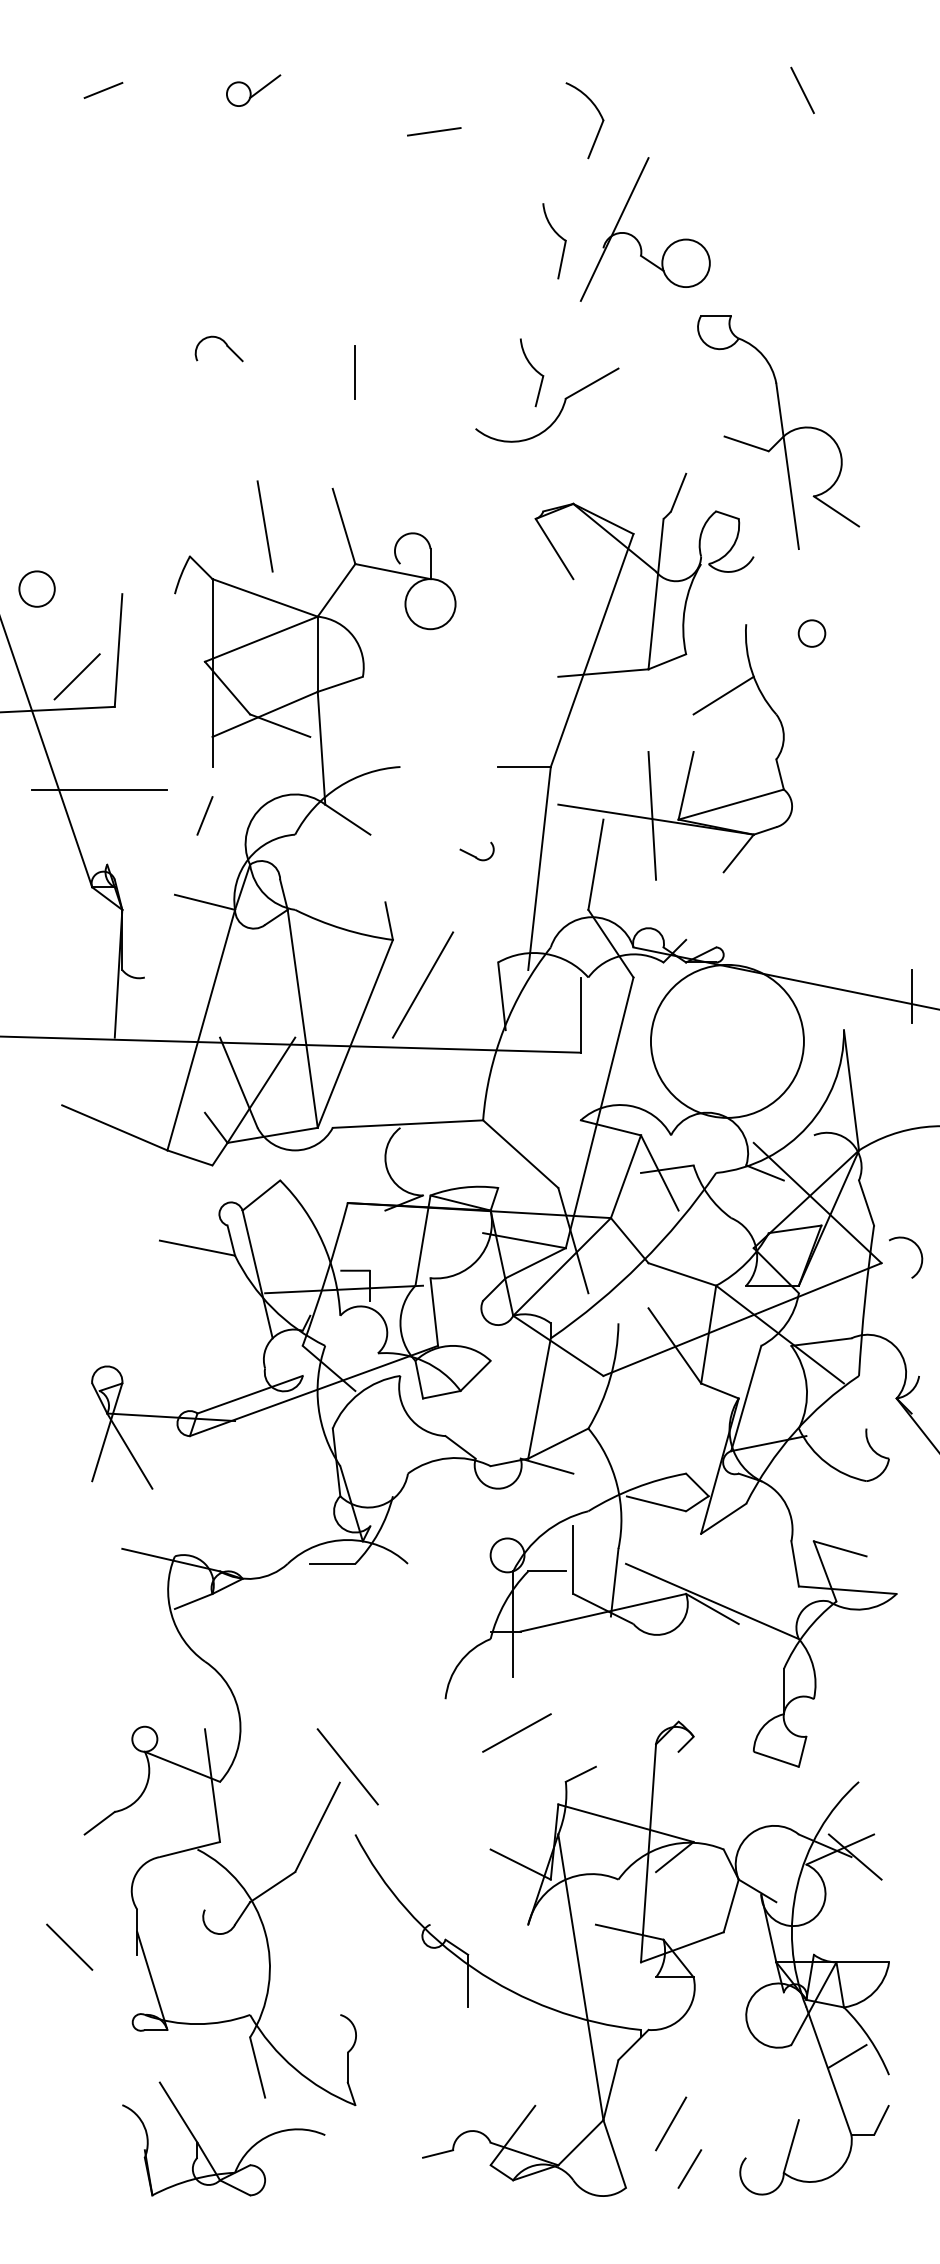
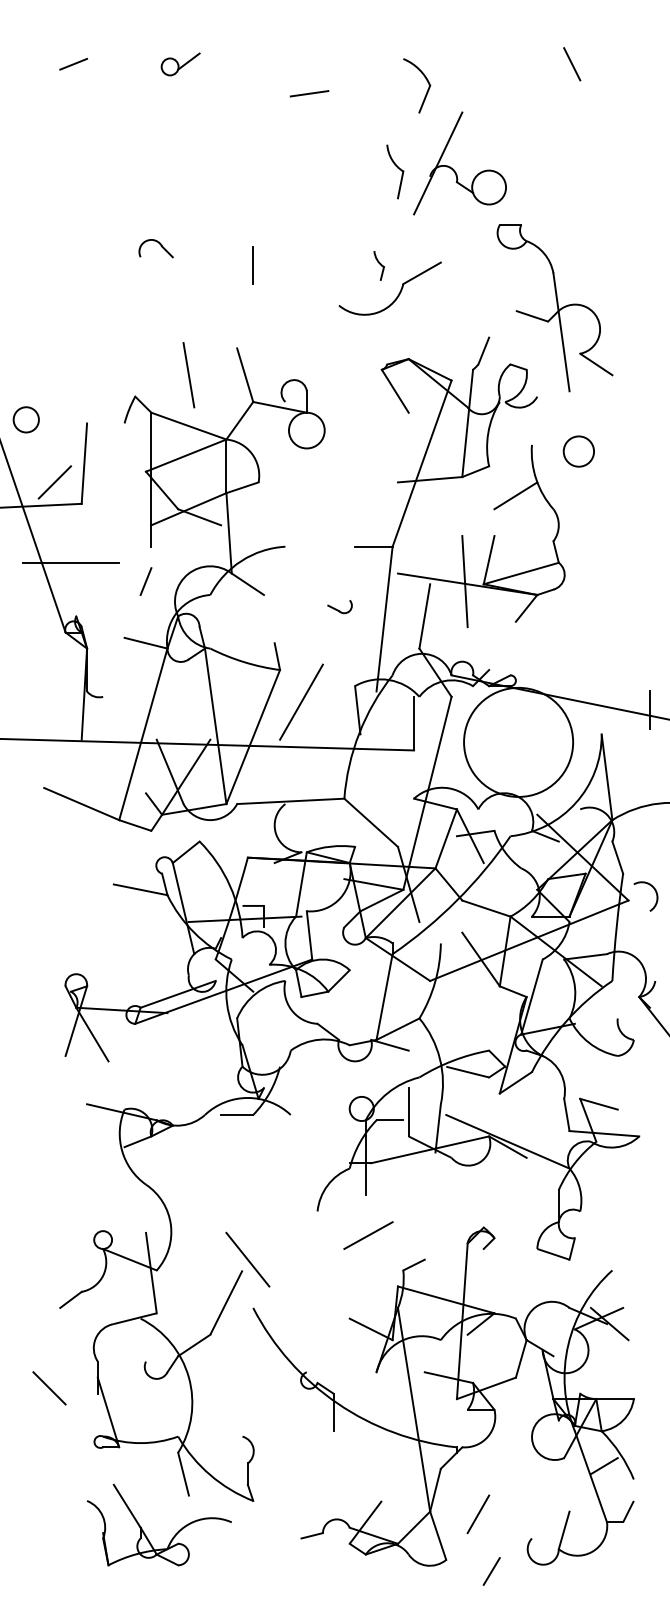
part: (531, 372) -> (378, 265), size x0.6
circle: (811, 633) -> (578, 451), size x1.6
line: (689, 2168) -> (491, 1571), moved

